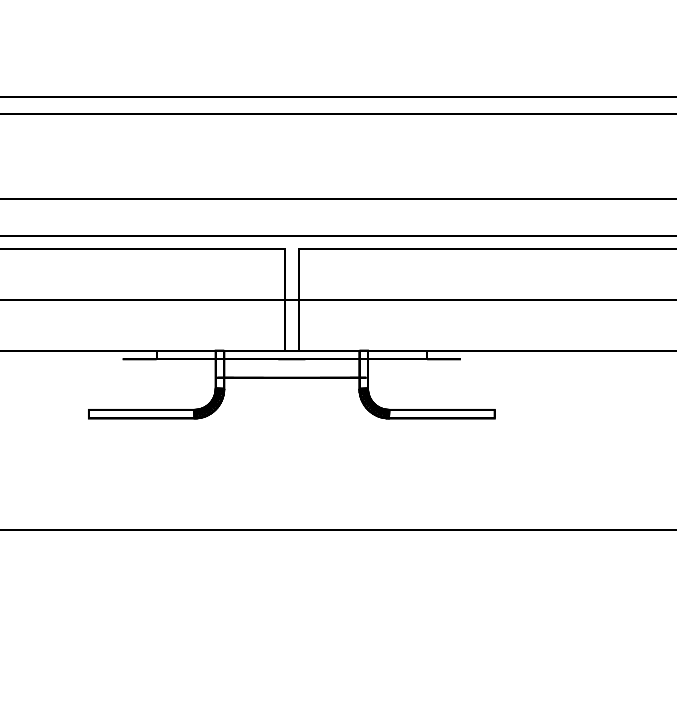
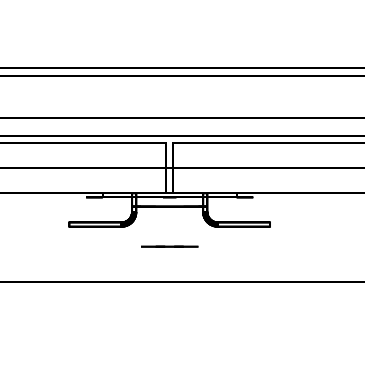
line: (291, 458) -> (169, 246), added

